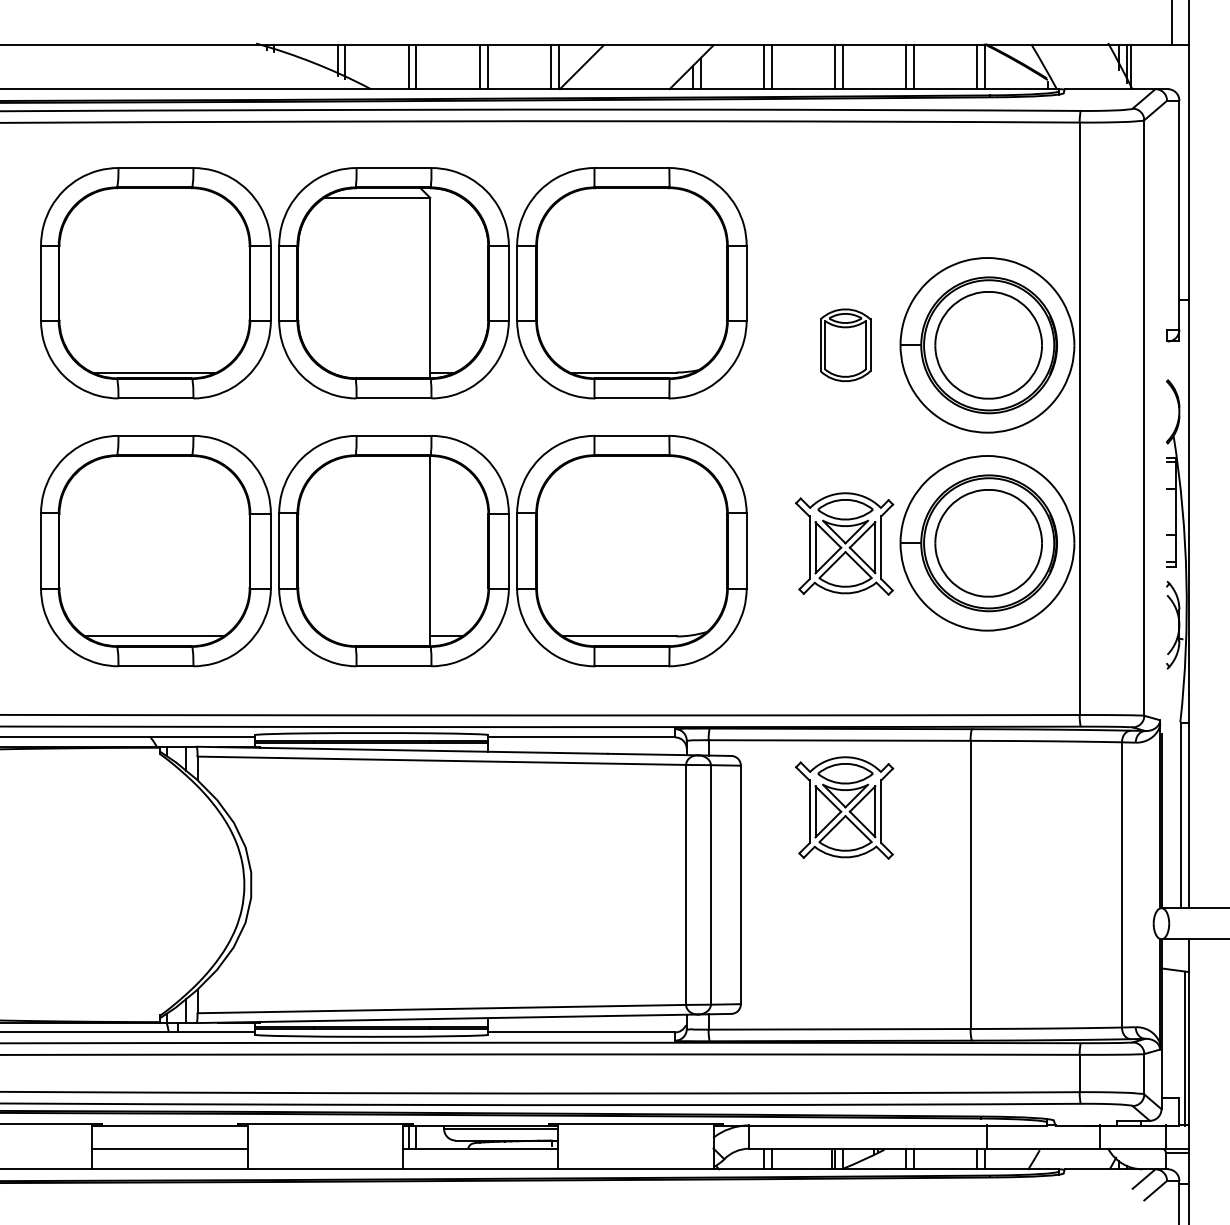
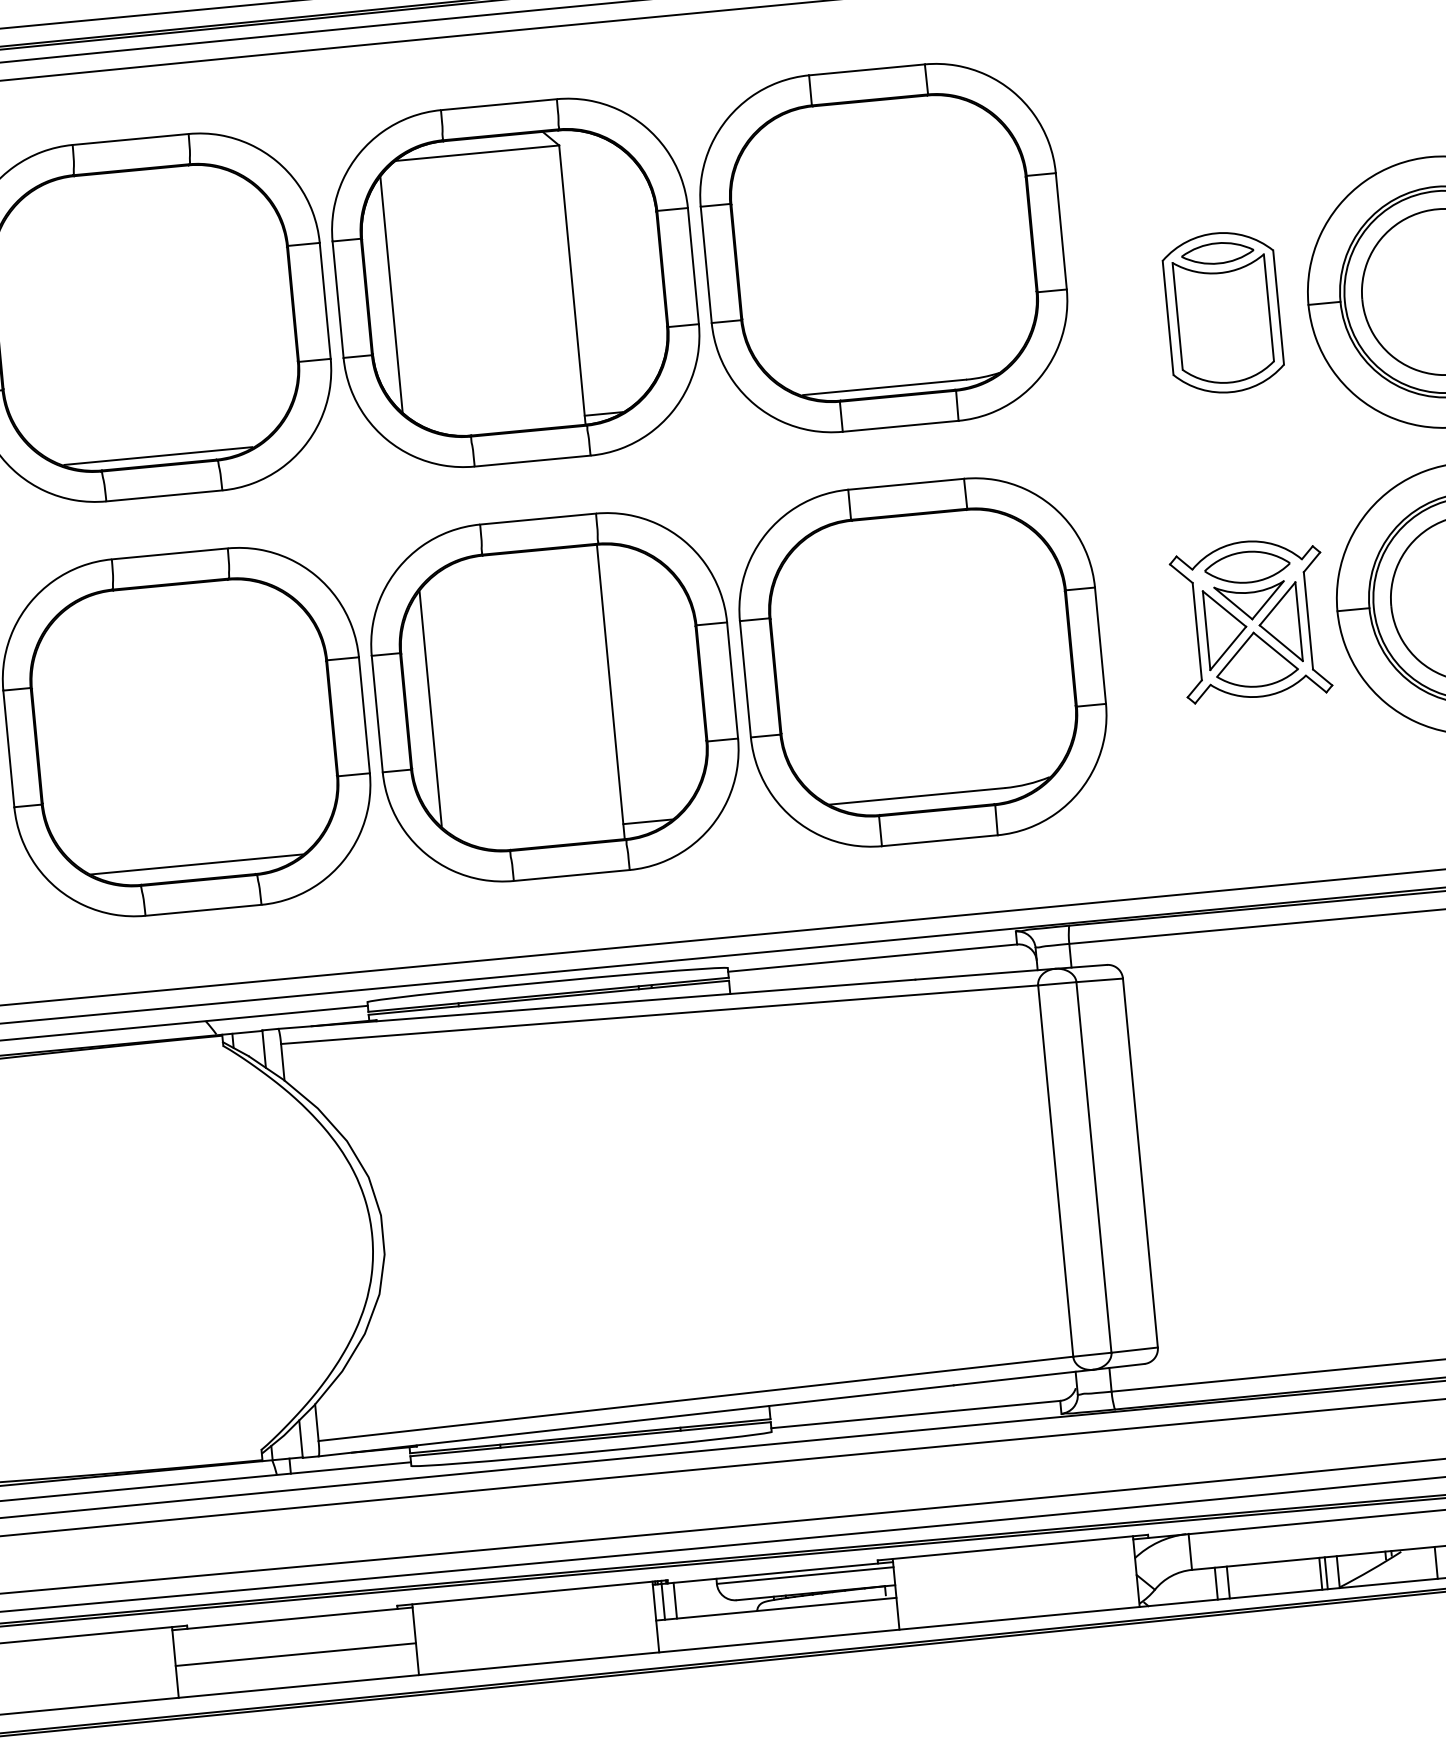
line: (313, 283) -> (391, 295), added
part: (845, 345) -> (1223, 313), size x1.43
line: (313, 550) -> (430, 708), added
part: (844, 807) -> (1289, 1028), removed

